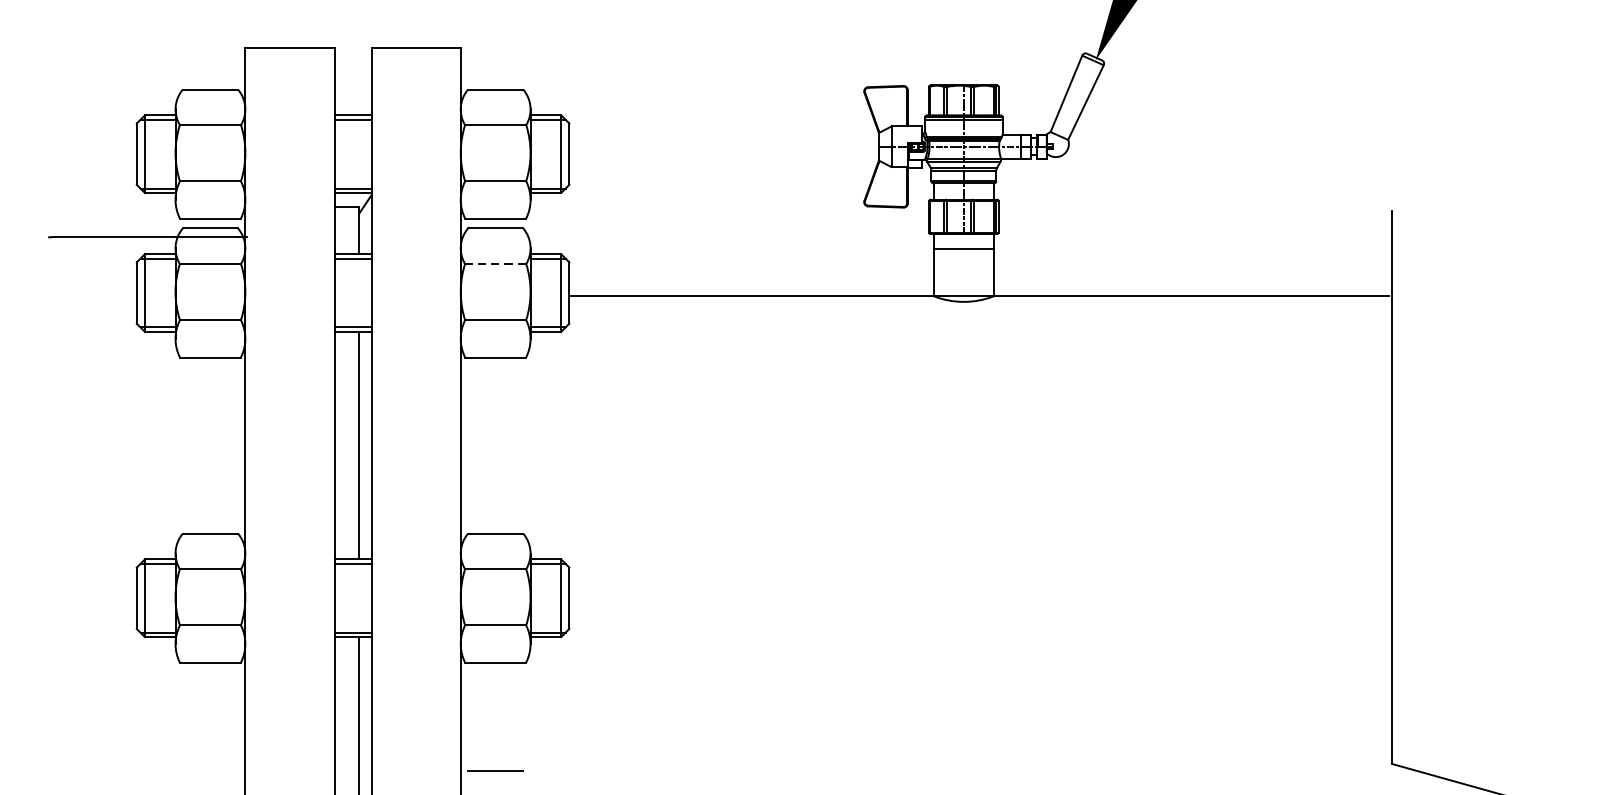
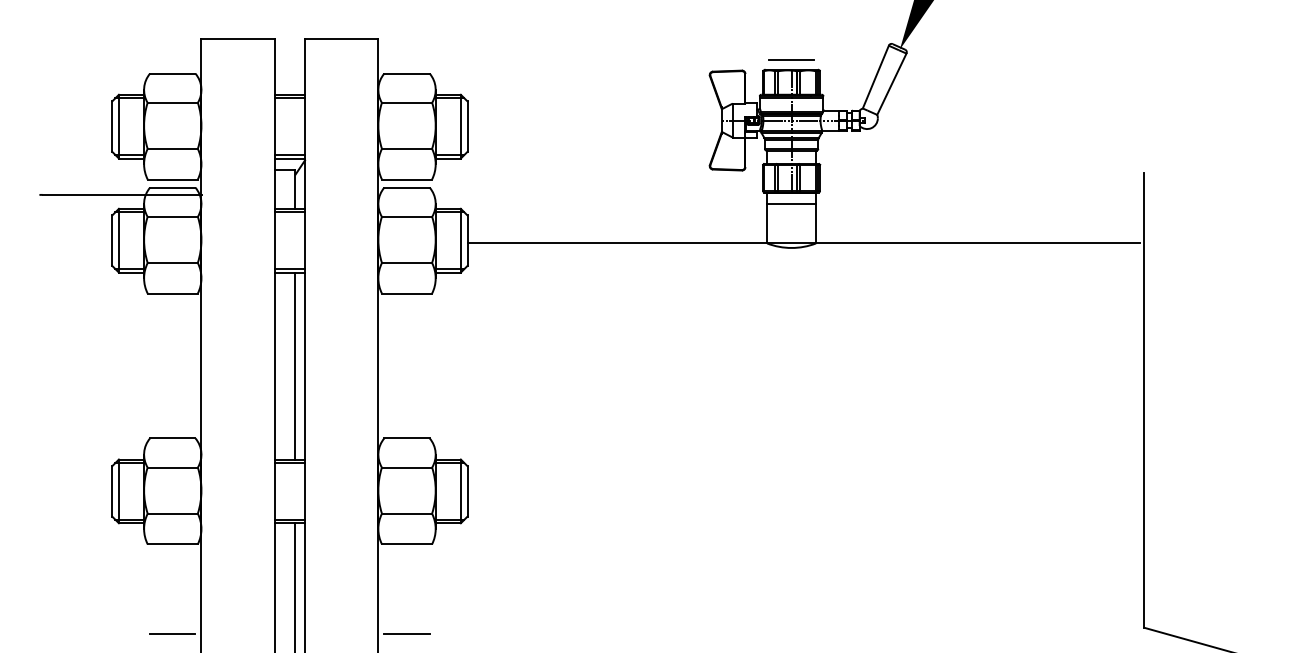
line: (963, 72) -> (791, 59), added
line: (495, 263) -> (406, 216), dashed -> solid
line: (210, 771) -> (172, 633), added

